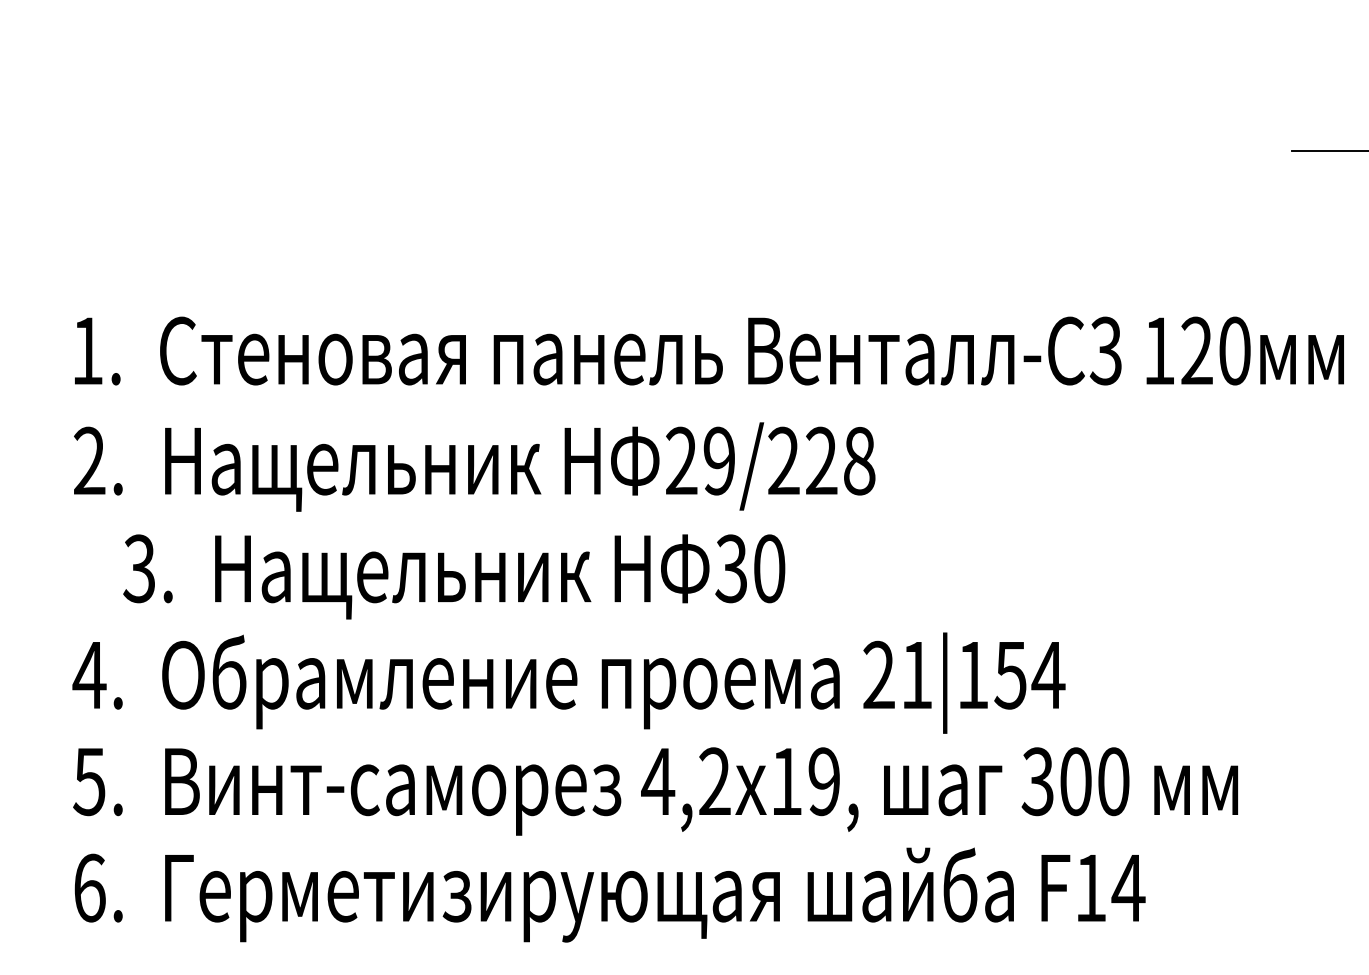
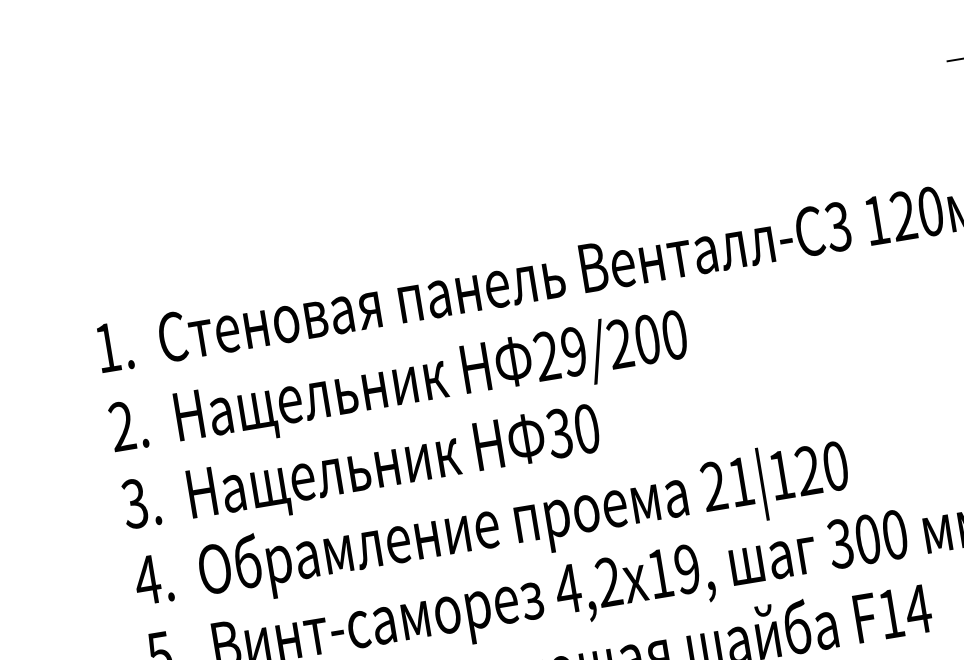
text: (840, 460) -> (660, 336), 29/228 -> 29/200
text: (454, 576) -> (361, 471), moved
text: (1029, 674) -> (821, 467), 21|154 -> 21|120

